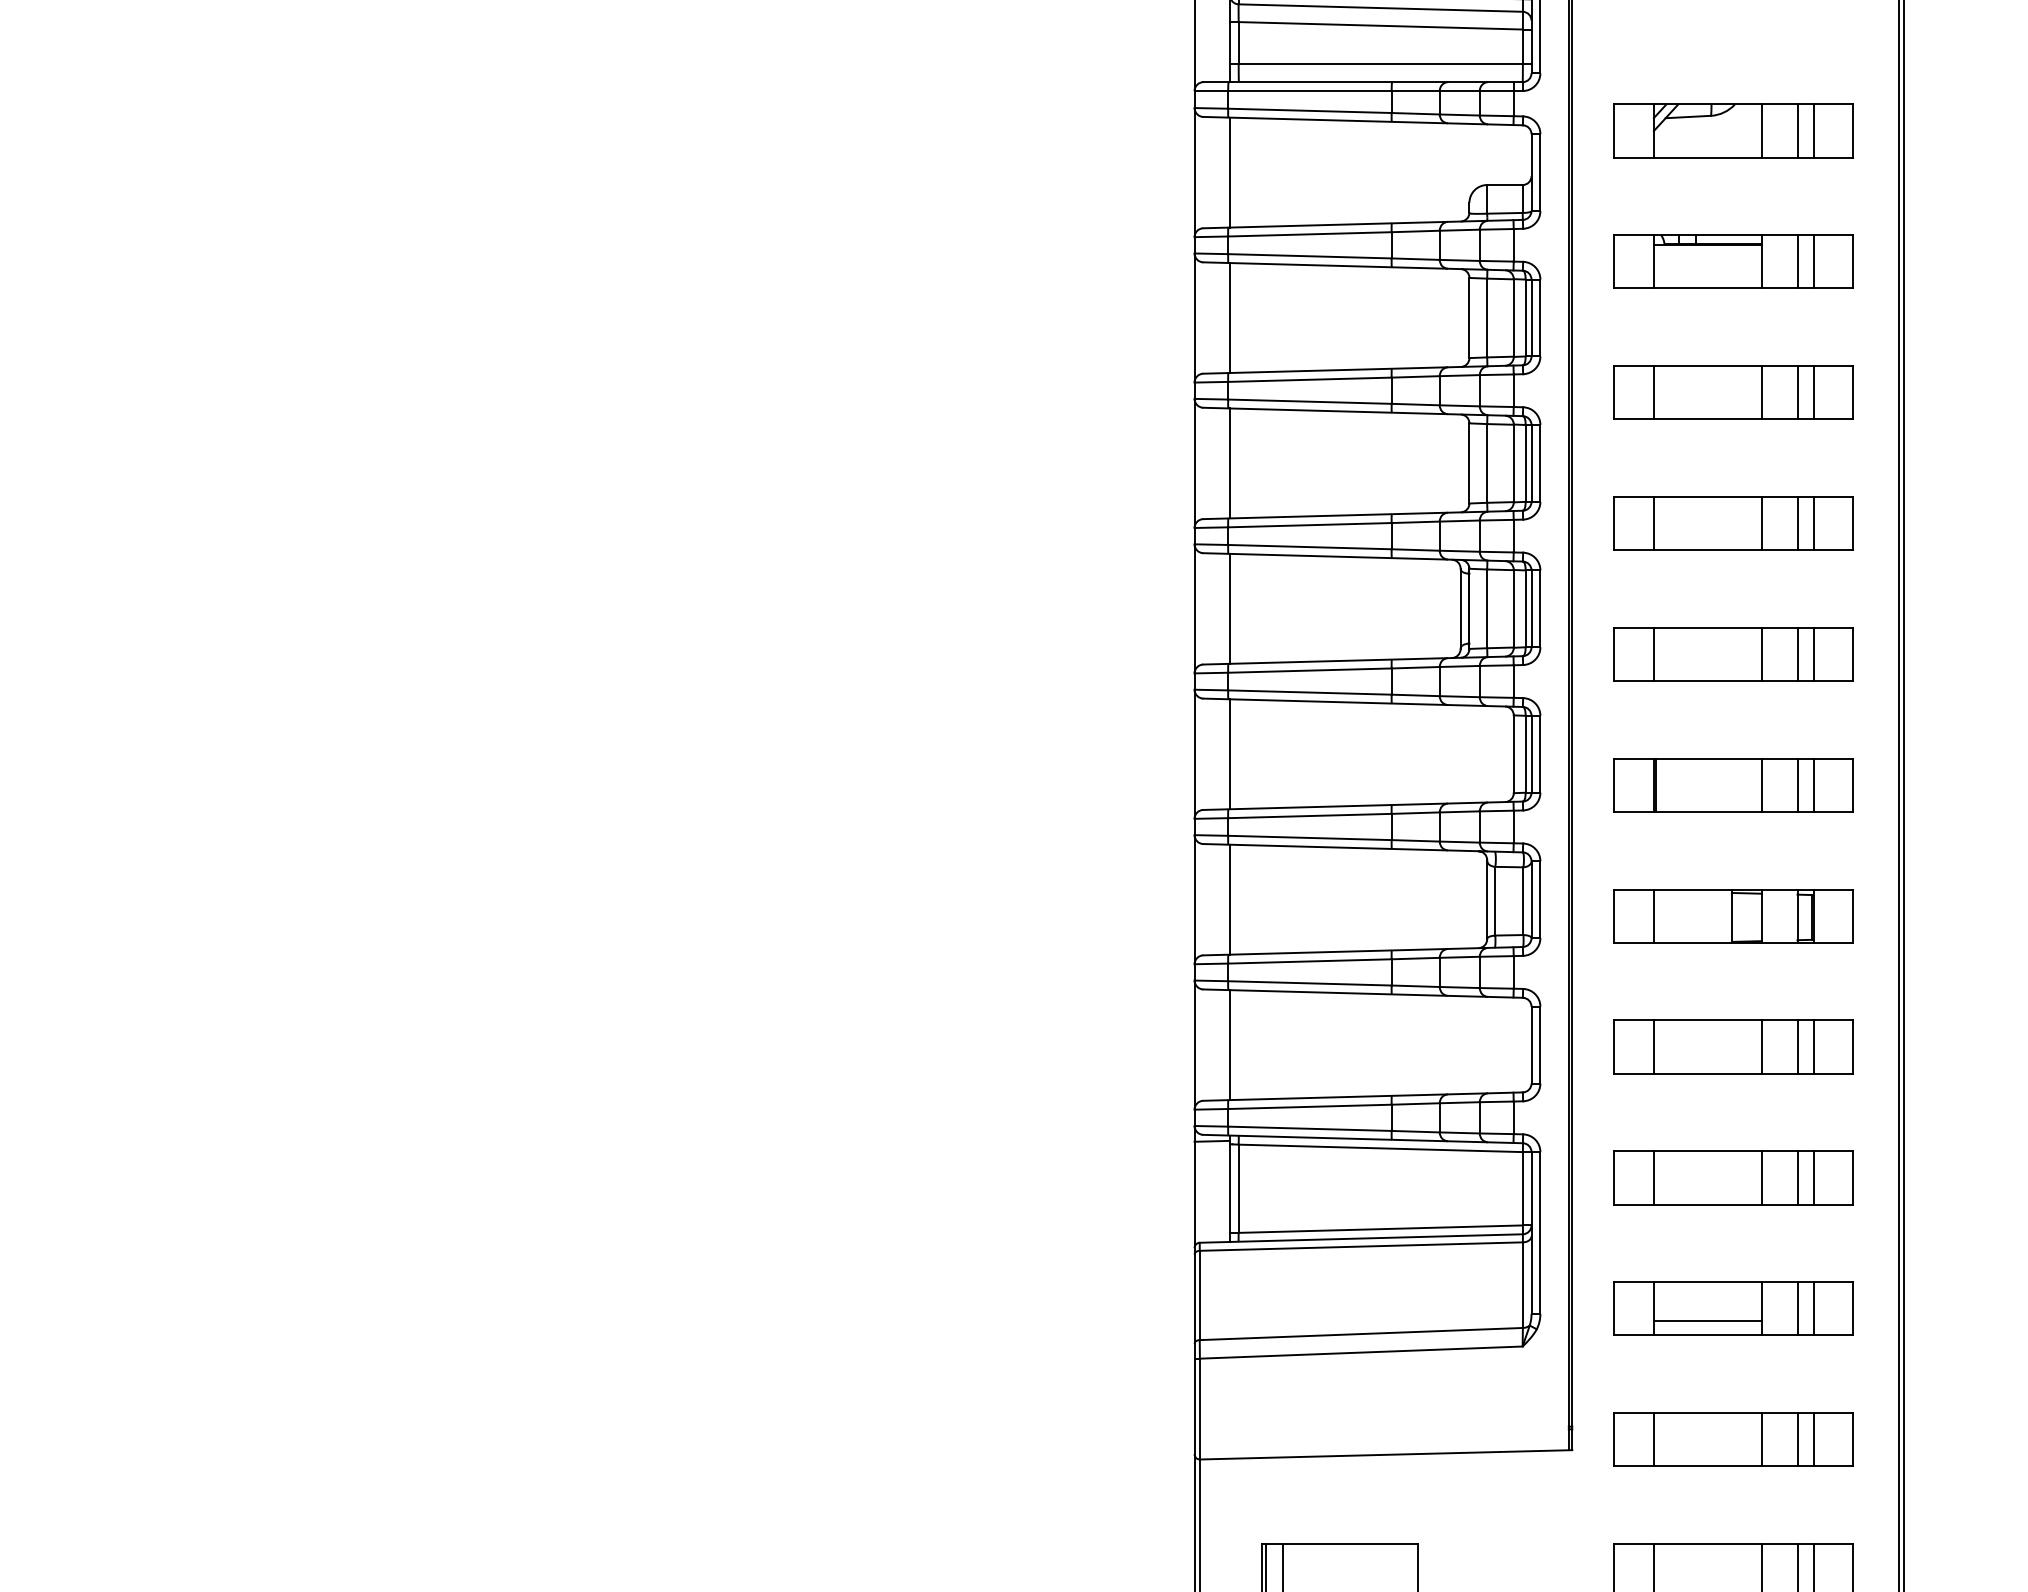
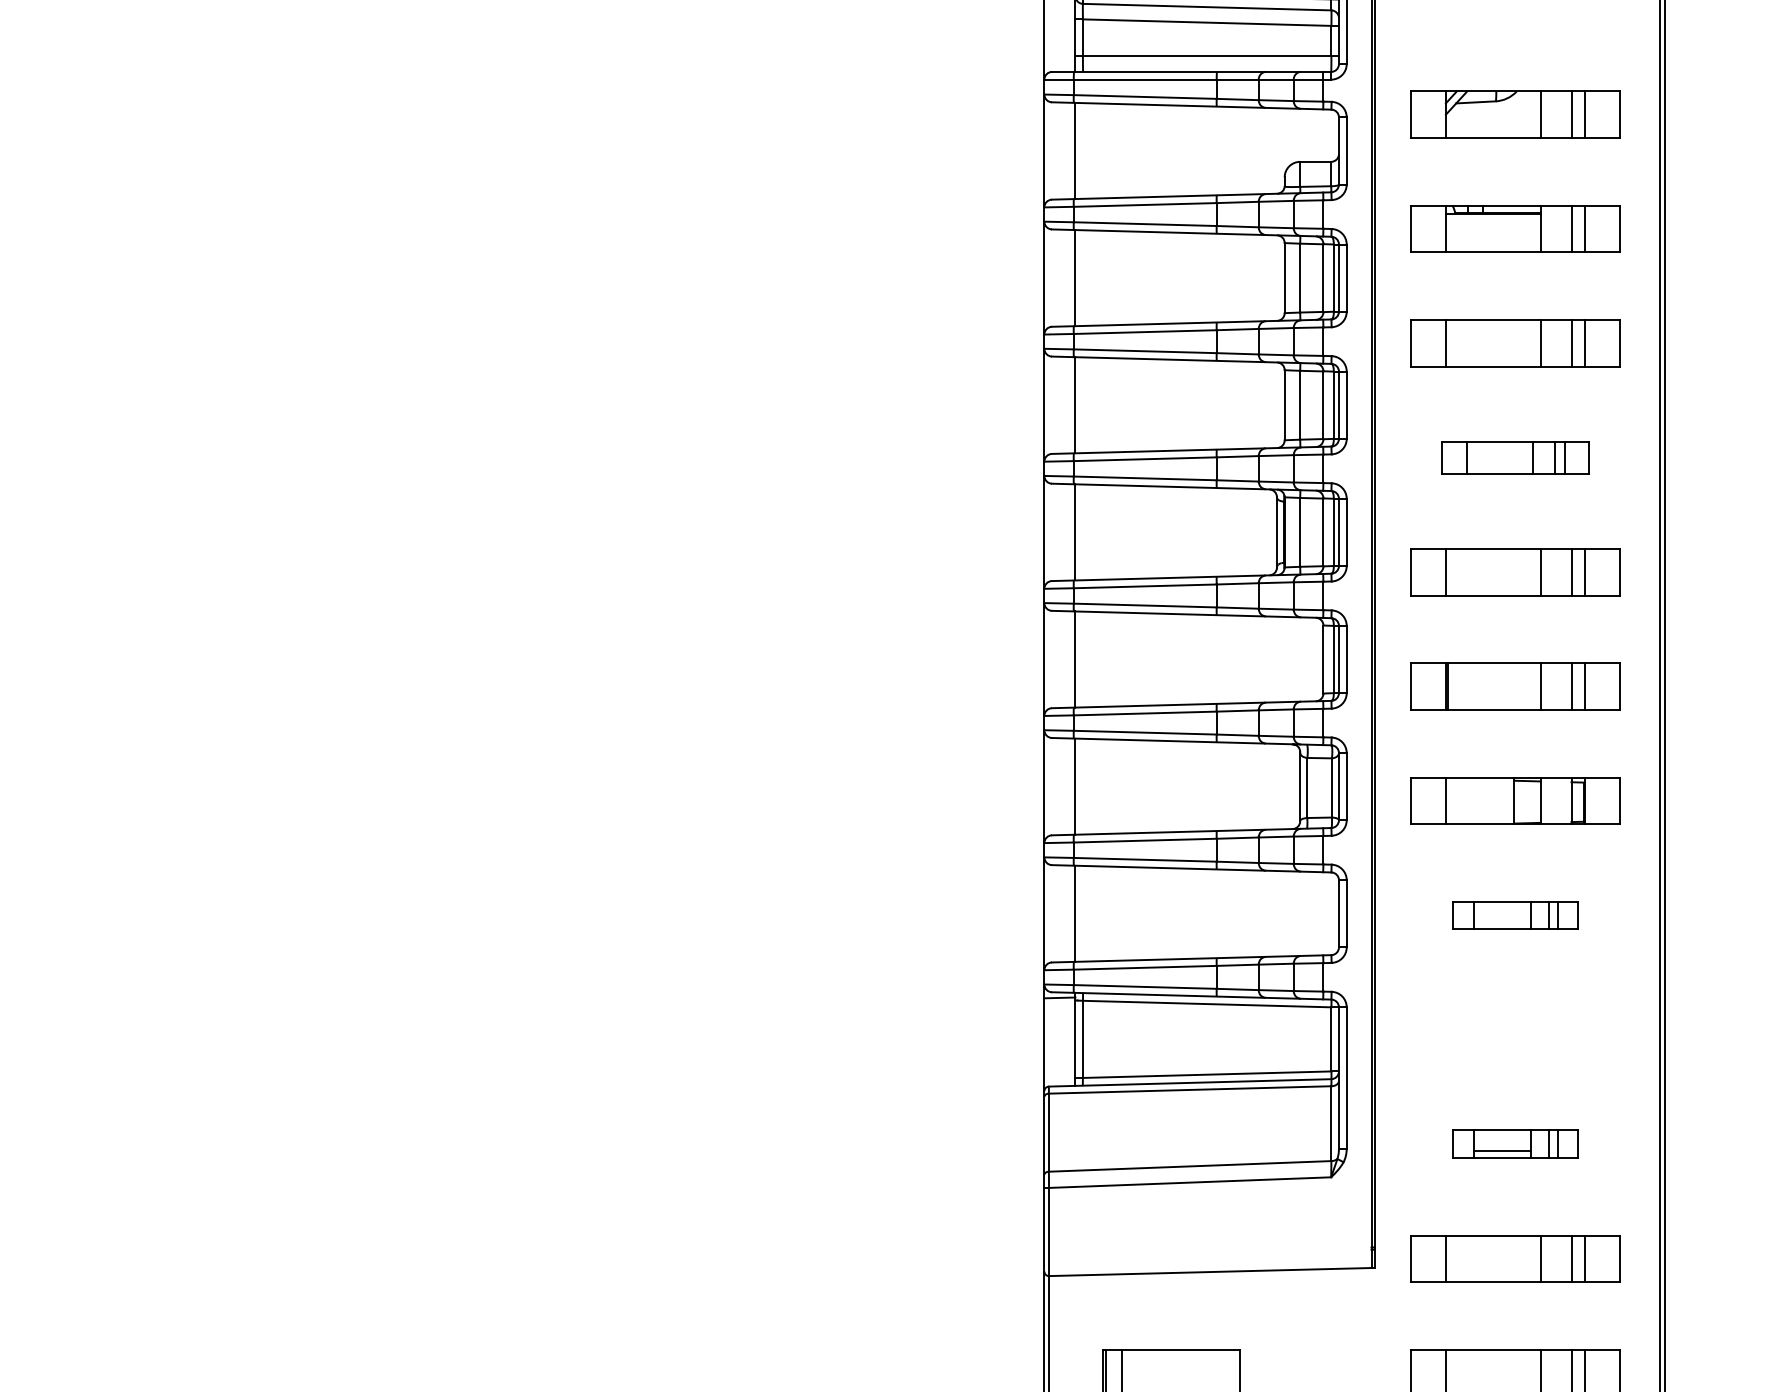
part: (1733, 523) -> (1515, 457), size x0.7
part: (1733, 1047) -> (1515, 915), size x0.6
part: (1733, 1177) -> (1515, 1029), removed
part: (1733, 1308) -> (1515, 1144), size x0.6

